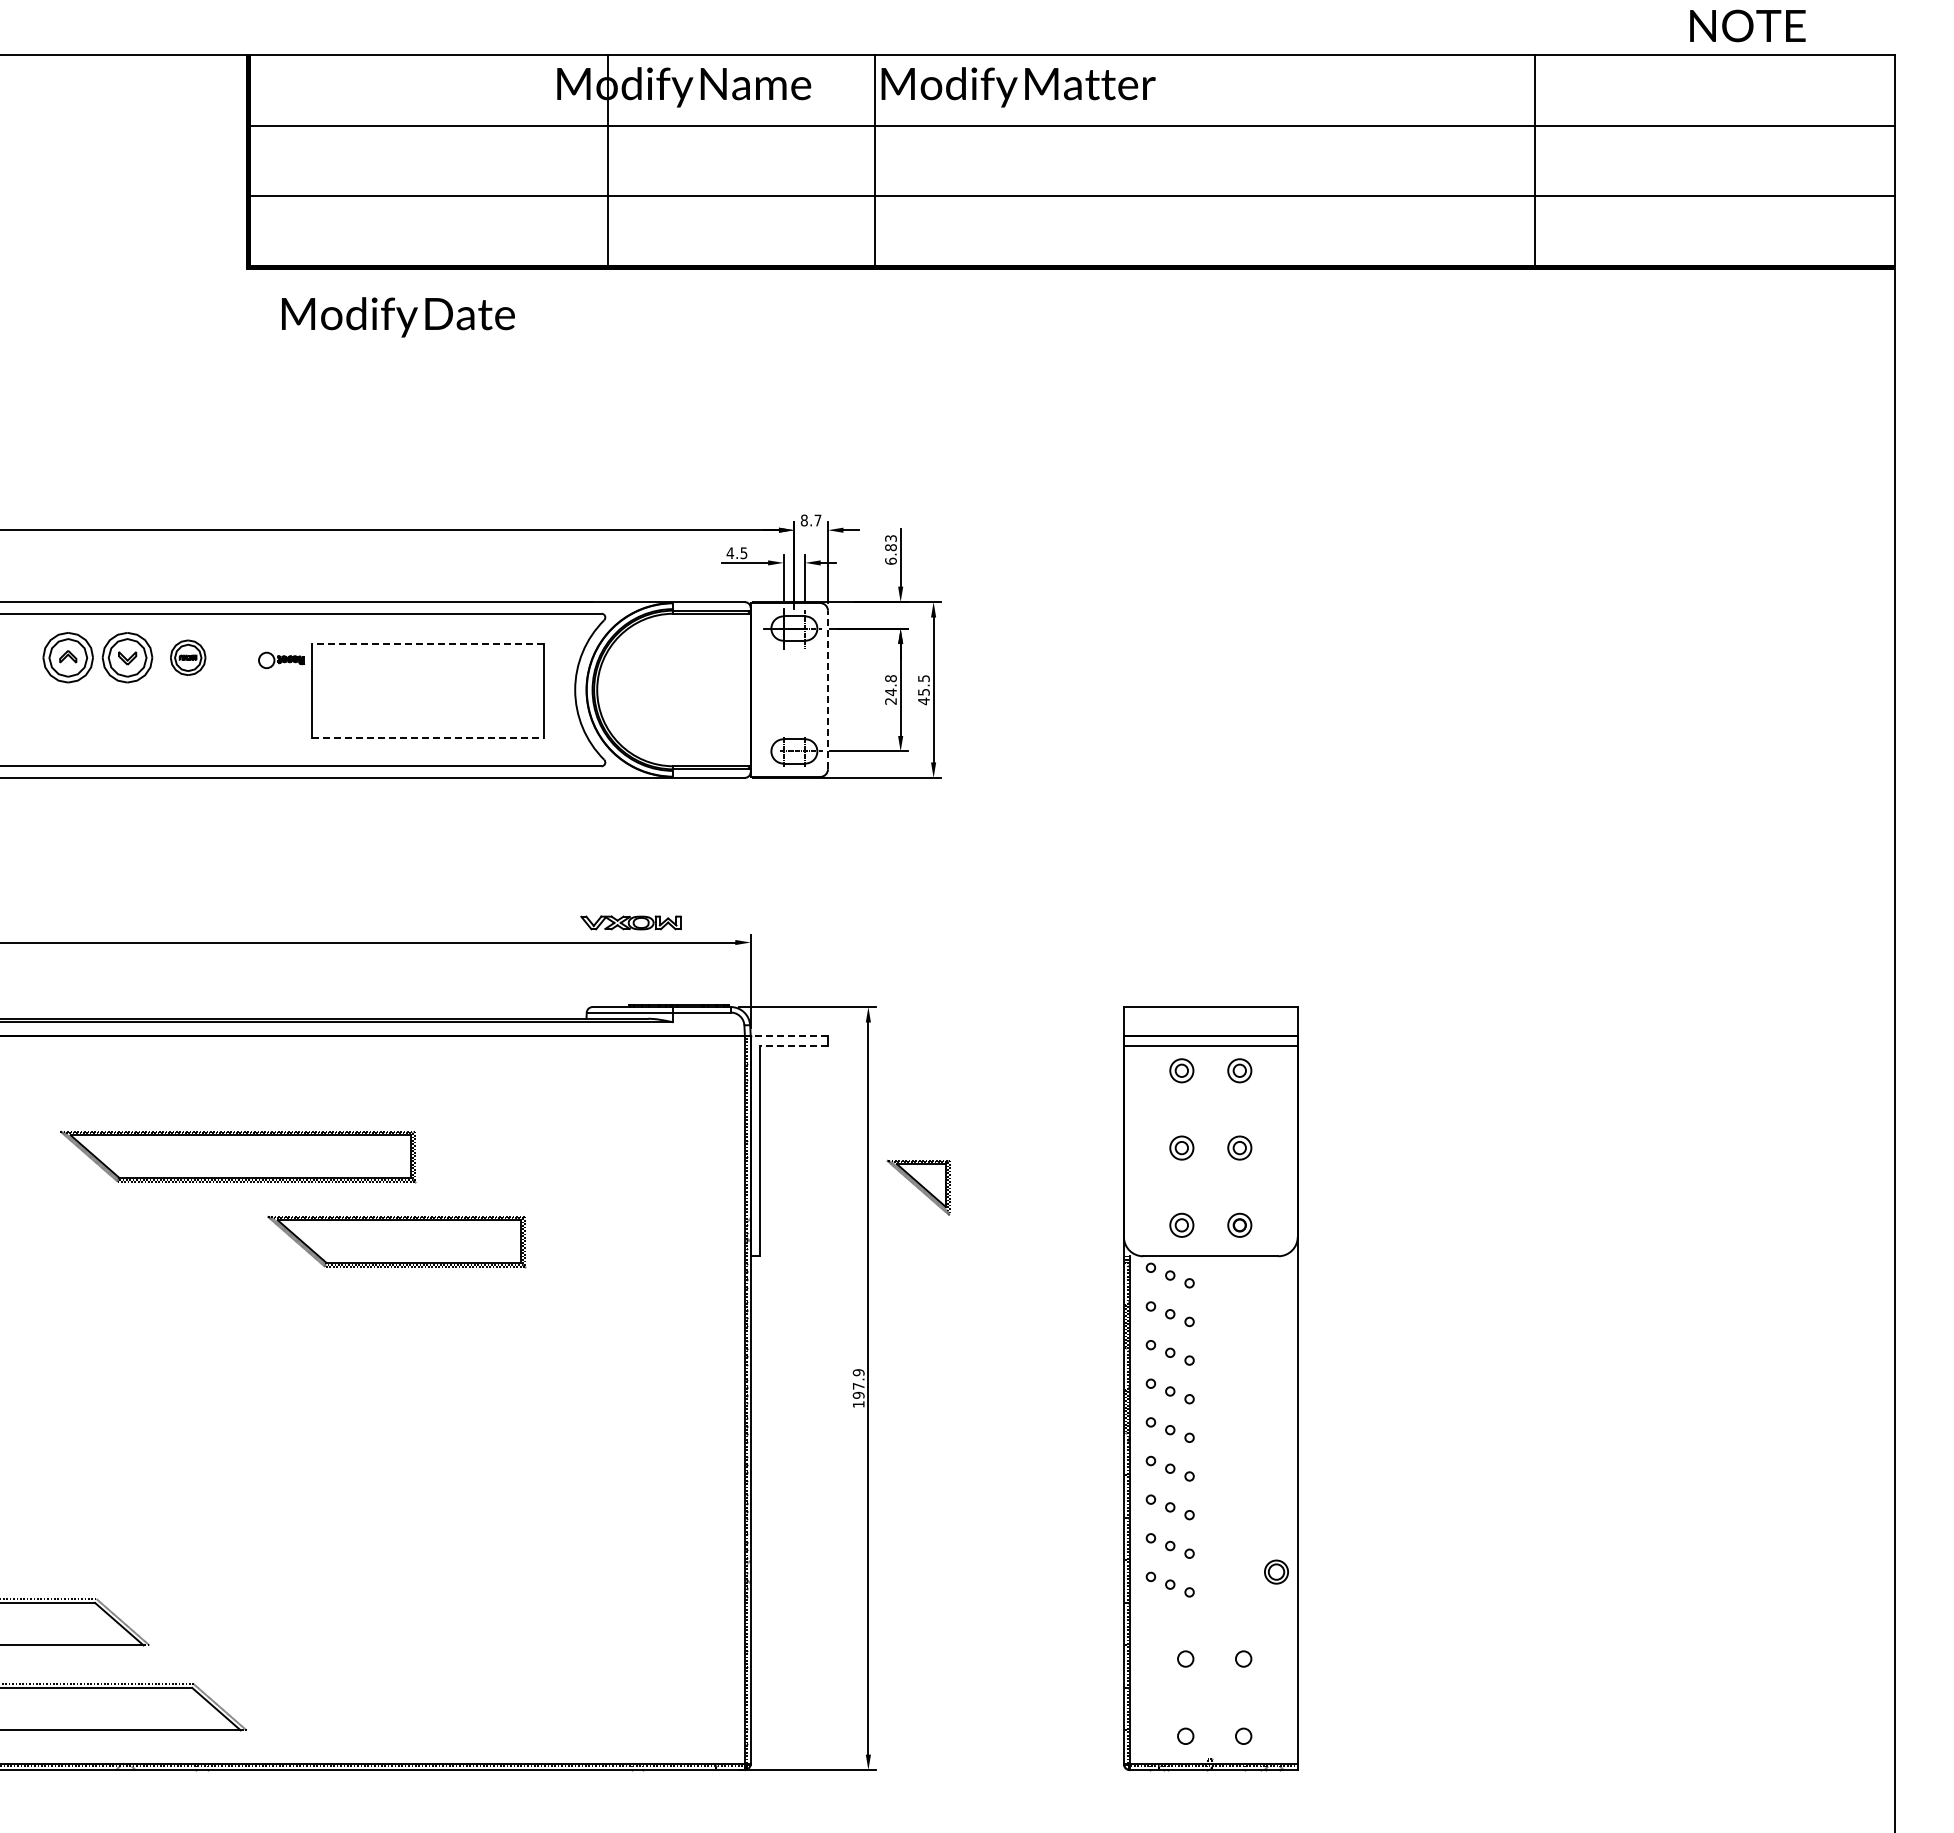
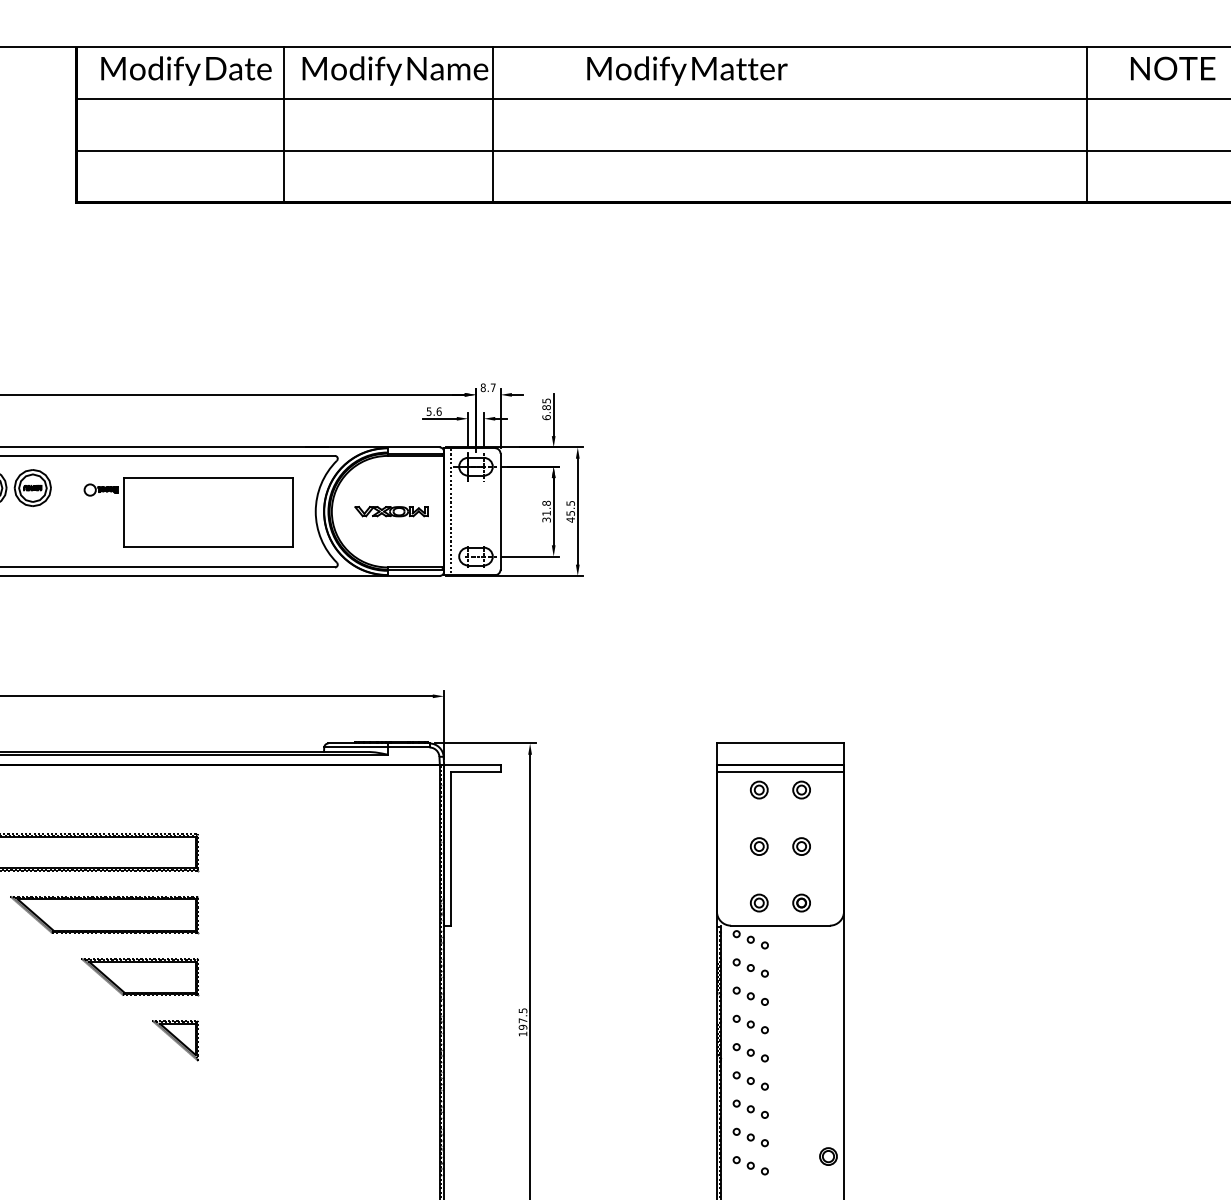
text: (1747, 25) -> (1172, 68), moved
text: (1018, 87) -> (687, 71), moved
line: (607, 160) -> (283, 124), moved
line: (874, 160) -> (492, 124), moved
line: (1534, 160) -> (1086, 124), moved
text: (398, 317) -> (186, 71), moved
text: (890, 538) -> (546, 400), 6.83 -> 6.85
text: (736, 553) -> (433, 411), 4.5 -> 5.6
line: (428, 643) -> (208, 477), dashed -> solid
part: (187, 657) -> (32, 487), size x1.43
line: (760, 689) -> (451, 511), added
line: (828, 689) -> (500, 511), dashed -> solid
text: (890, 696) -> (546, 516), 24.8 -> 31.8
line: (428, 738) -> (208, 547), dashed -> solid
part: (630, 922) -> (391, 511), moved
line: (789, 1036) -> (472, 765), dashed -> solid
line: (794, 1045) -> (476, 771), dashed -> solid
part: (918, 1187) -> (175, 1040), moved
part: (396, 1242) -> (104, 915), moved
part: (335, 1327) -> (140, 977), added
text: (858, 1372) -> (522, 1010), 197.9 -> 197.5

